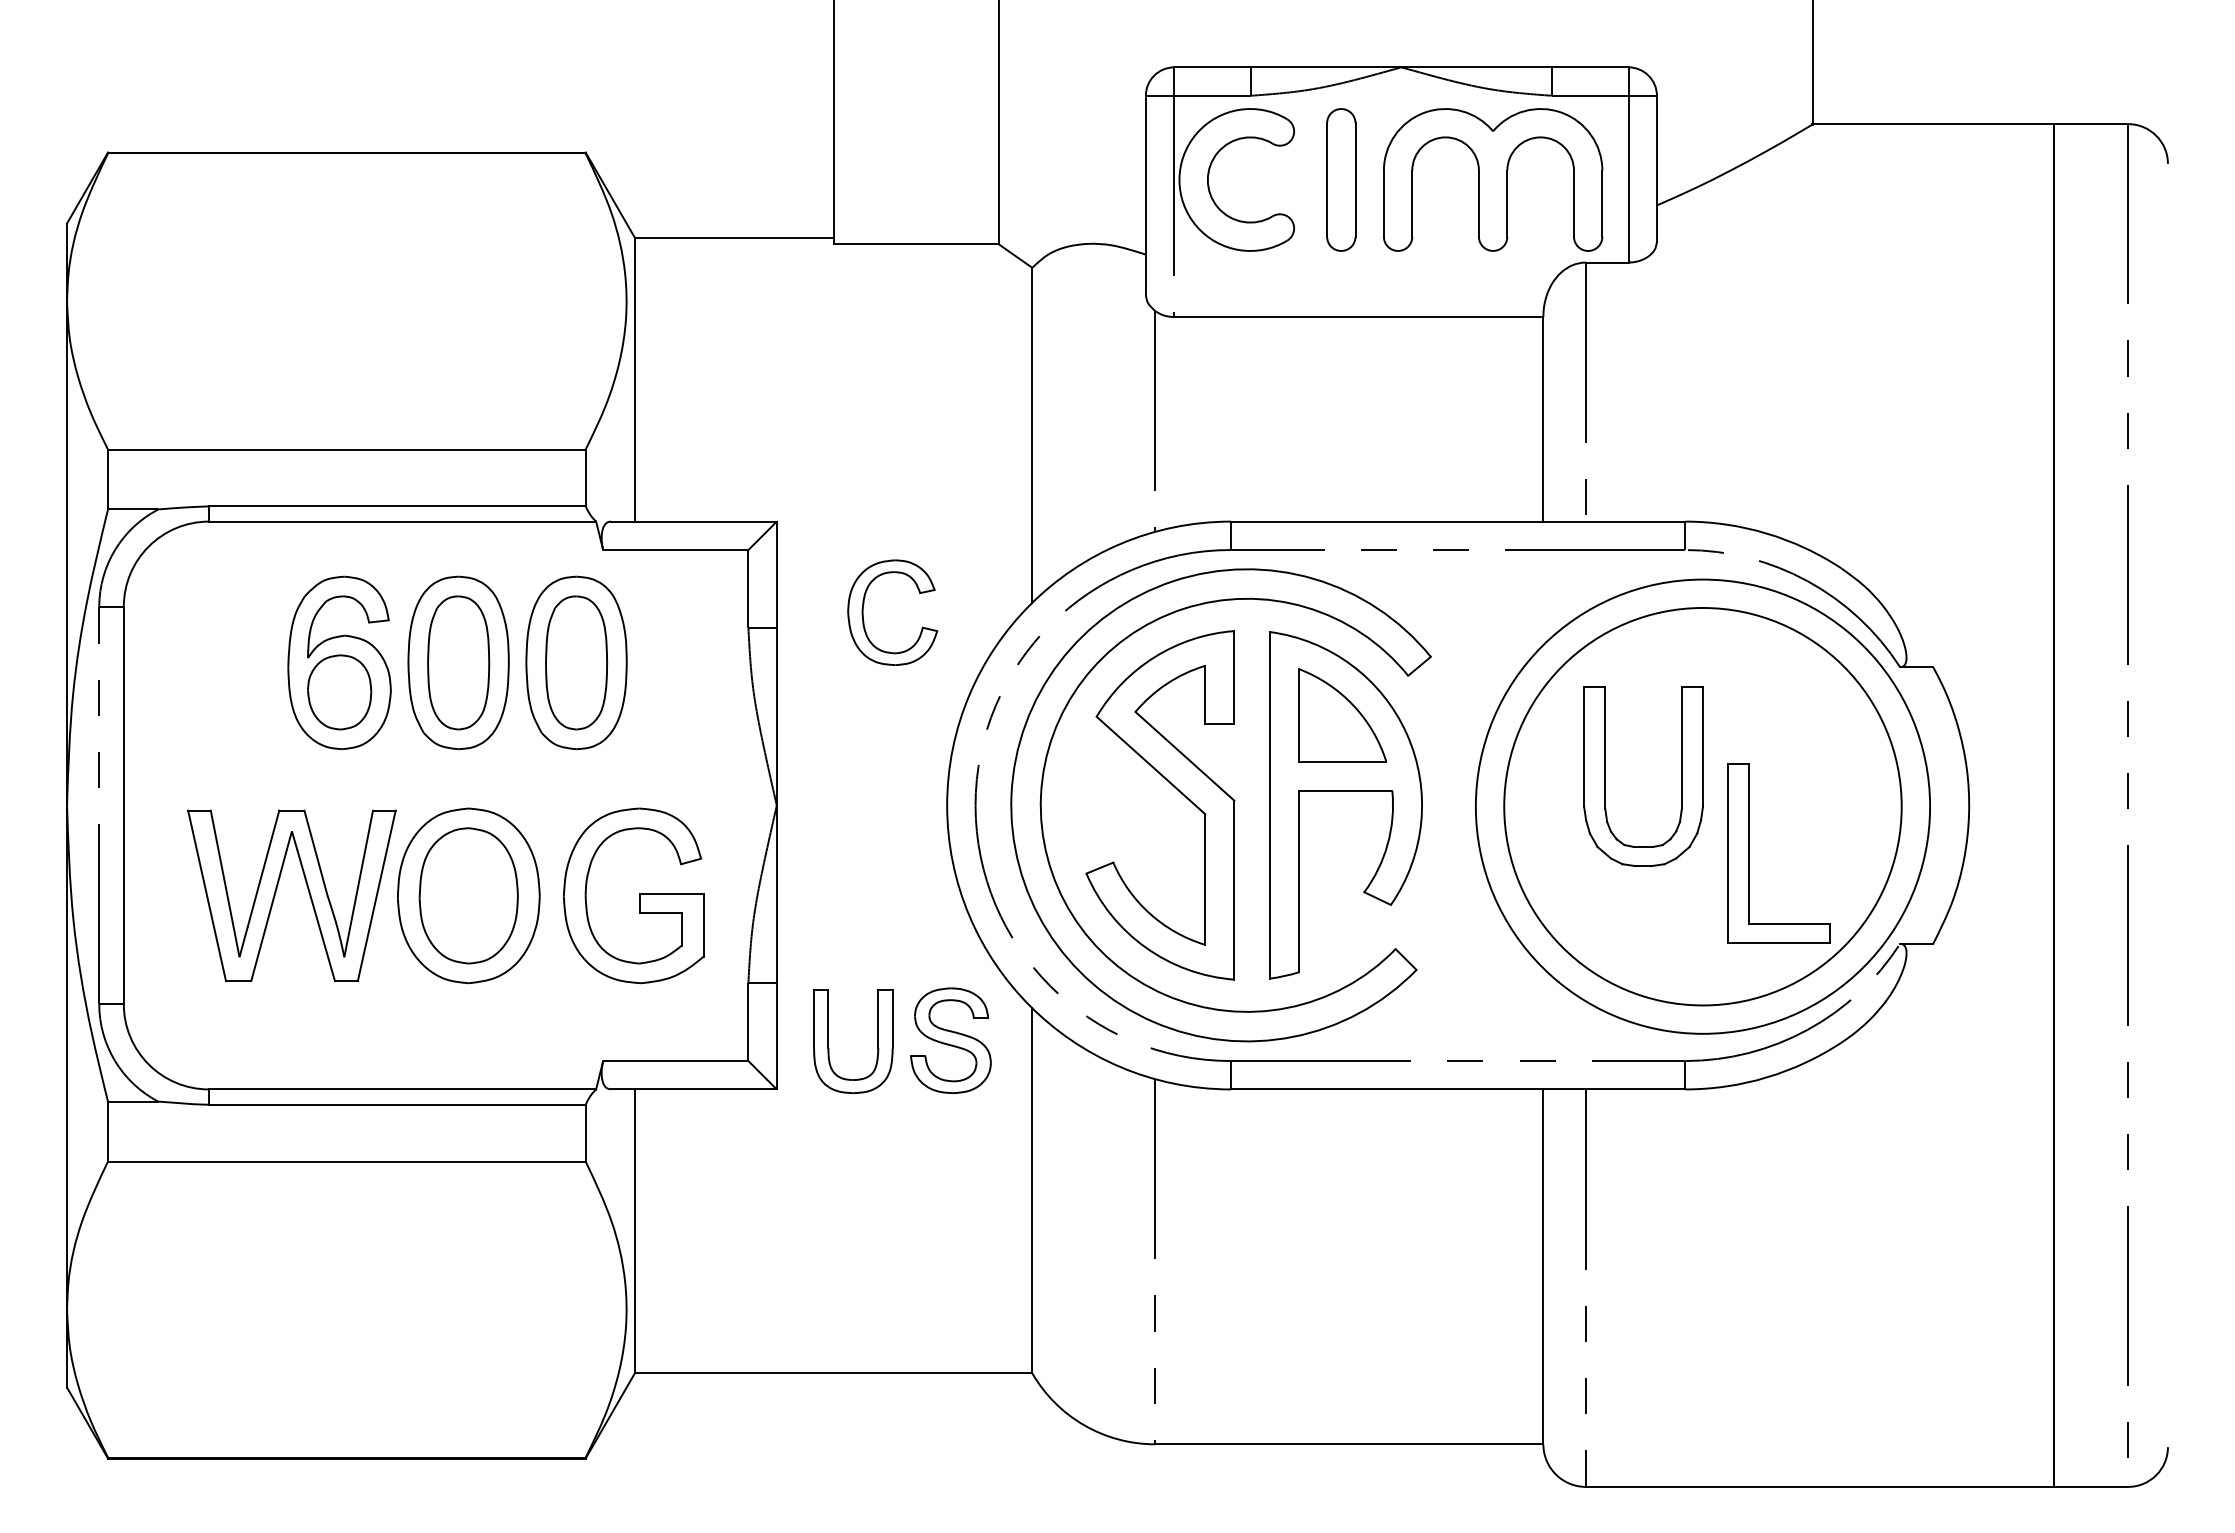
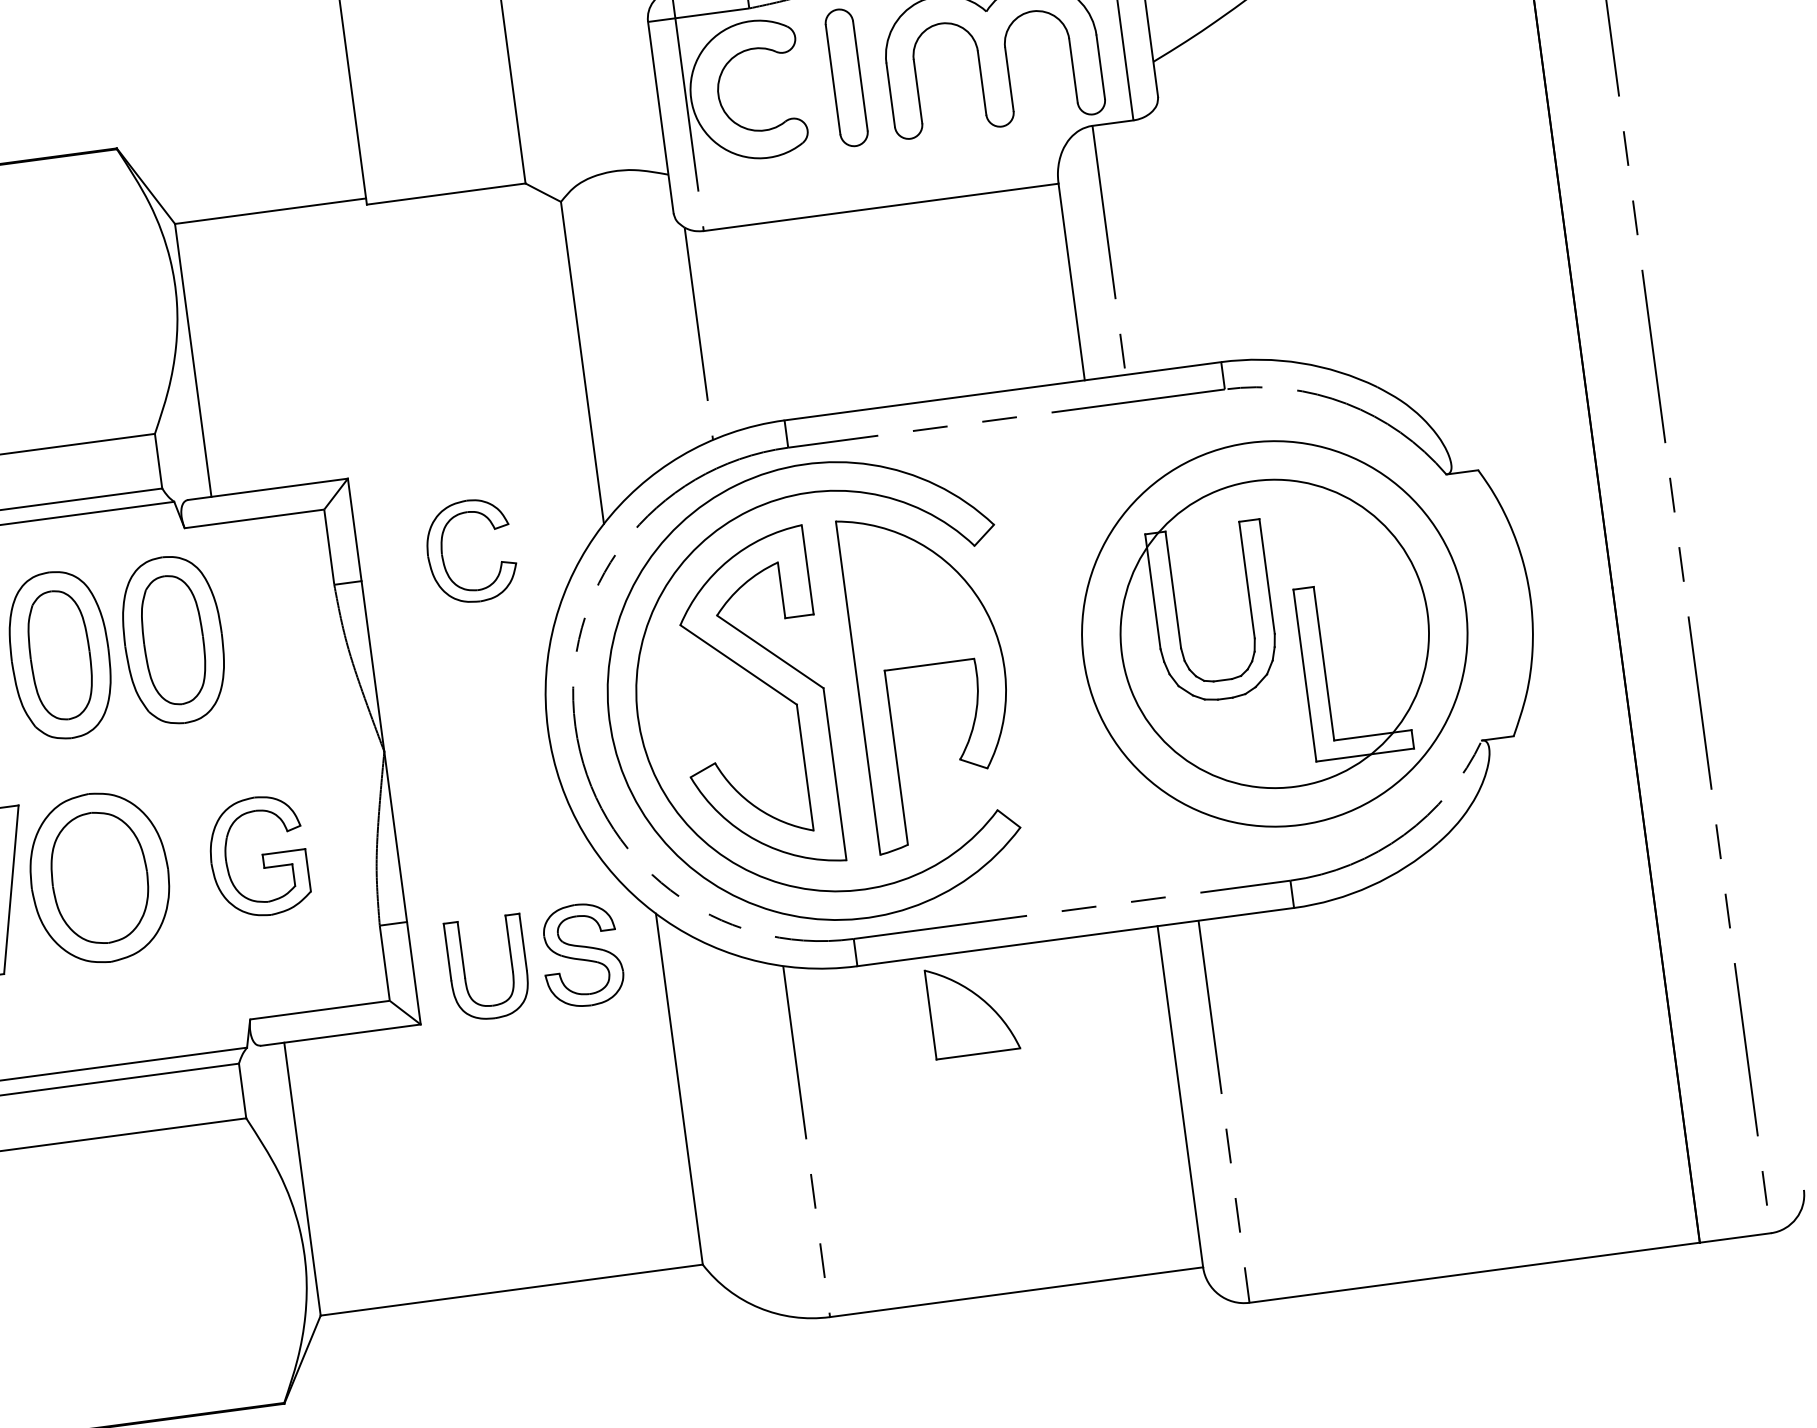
part: (1342, 715) -> (972, 1009), moved
circle: (1702, 806) -> (1274, 633), size x0.7
part: (633, 895) -> (258, 856), size x0.7

